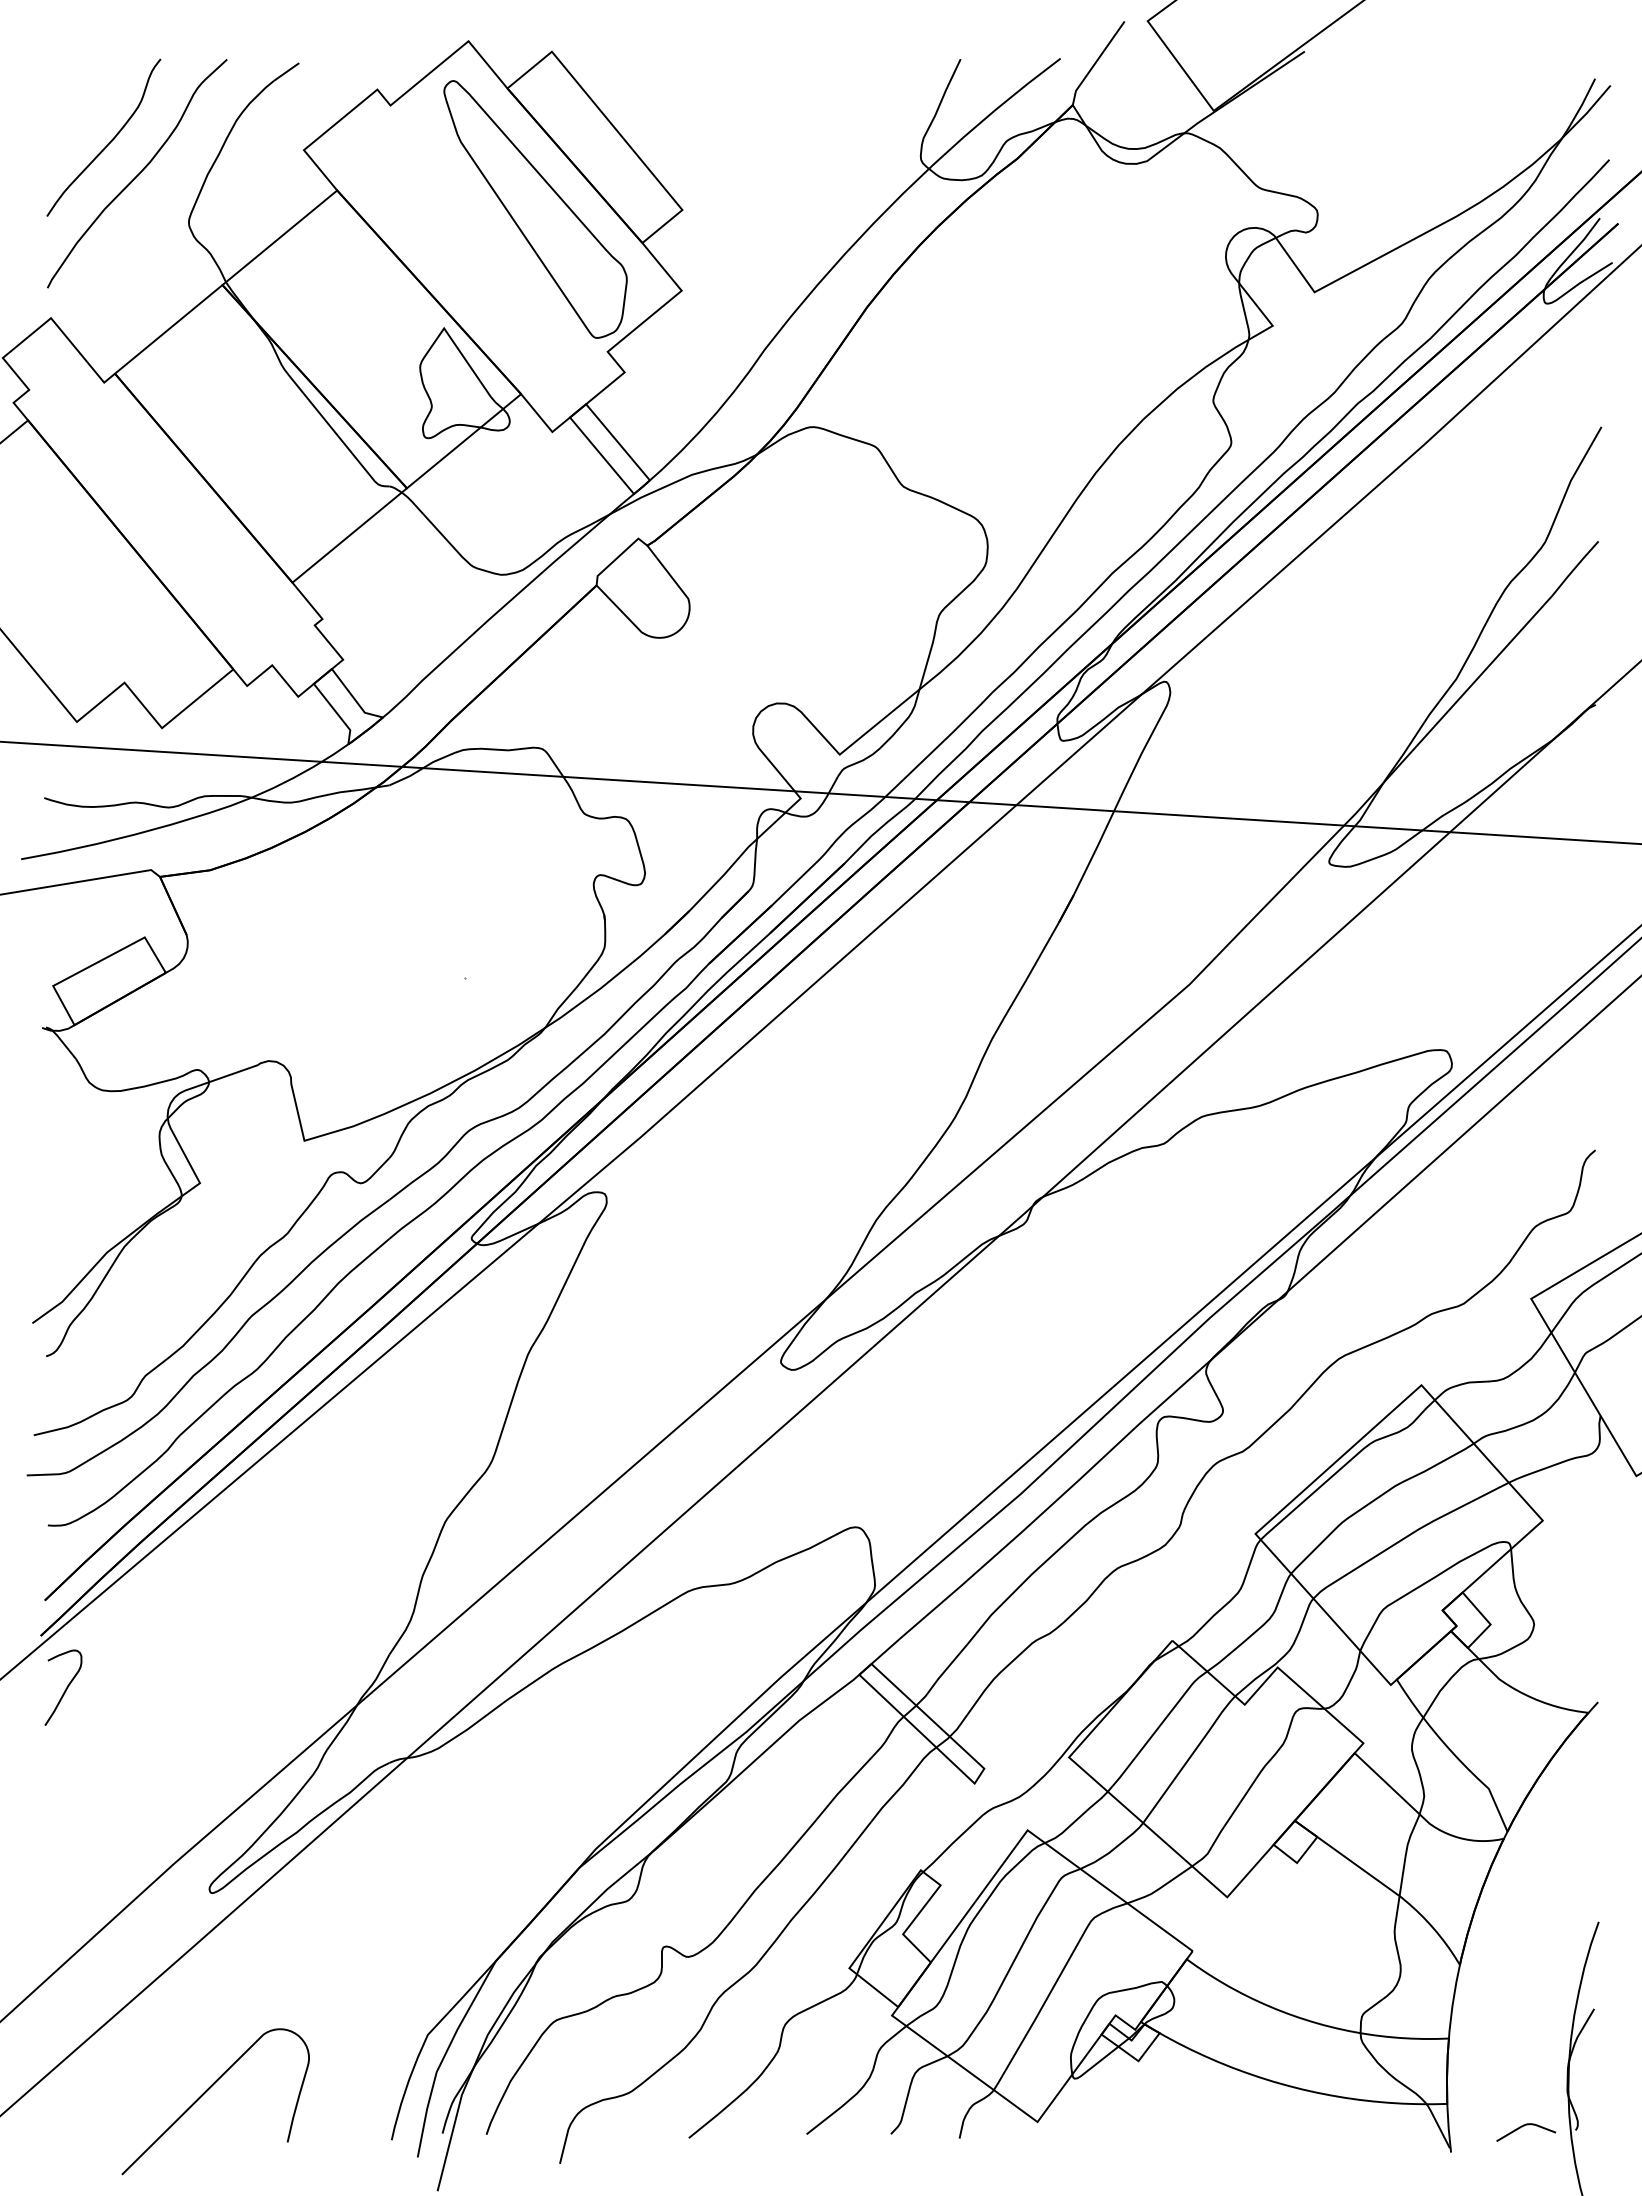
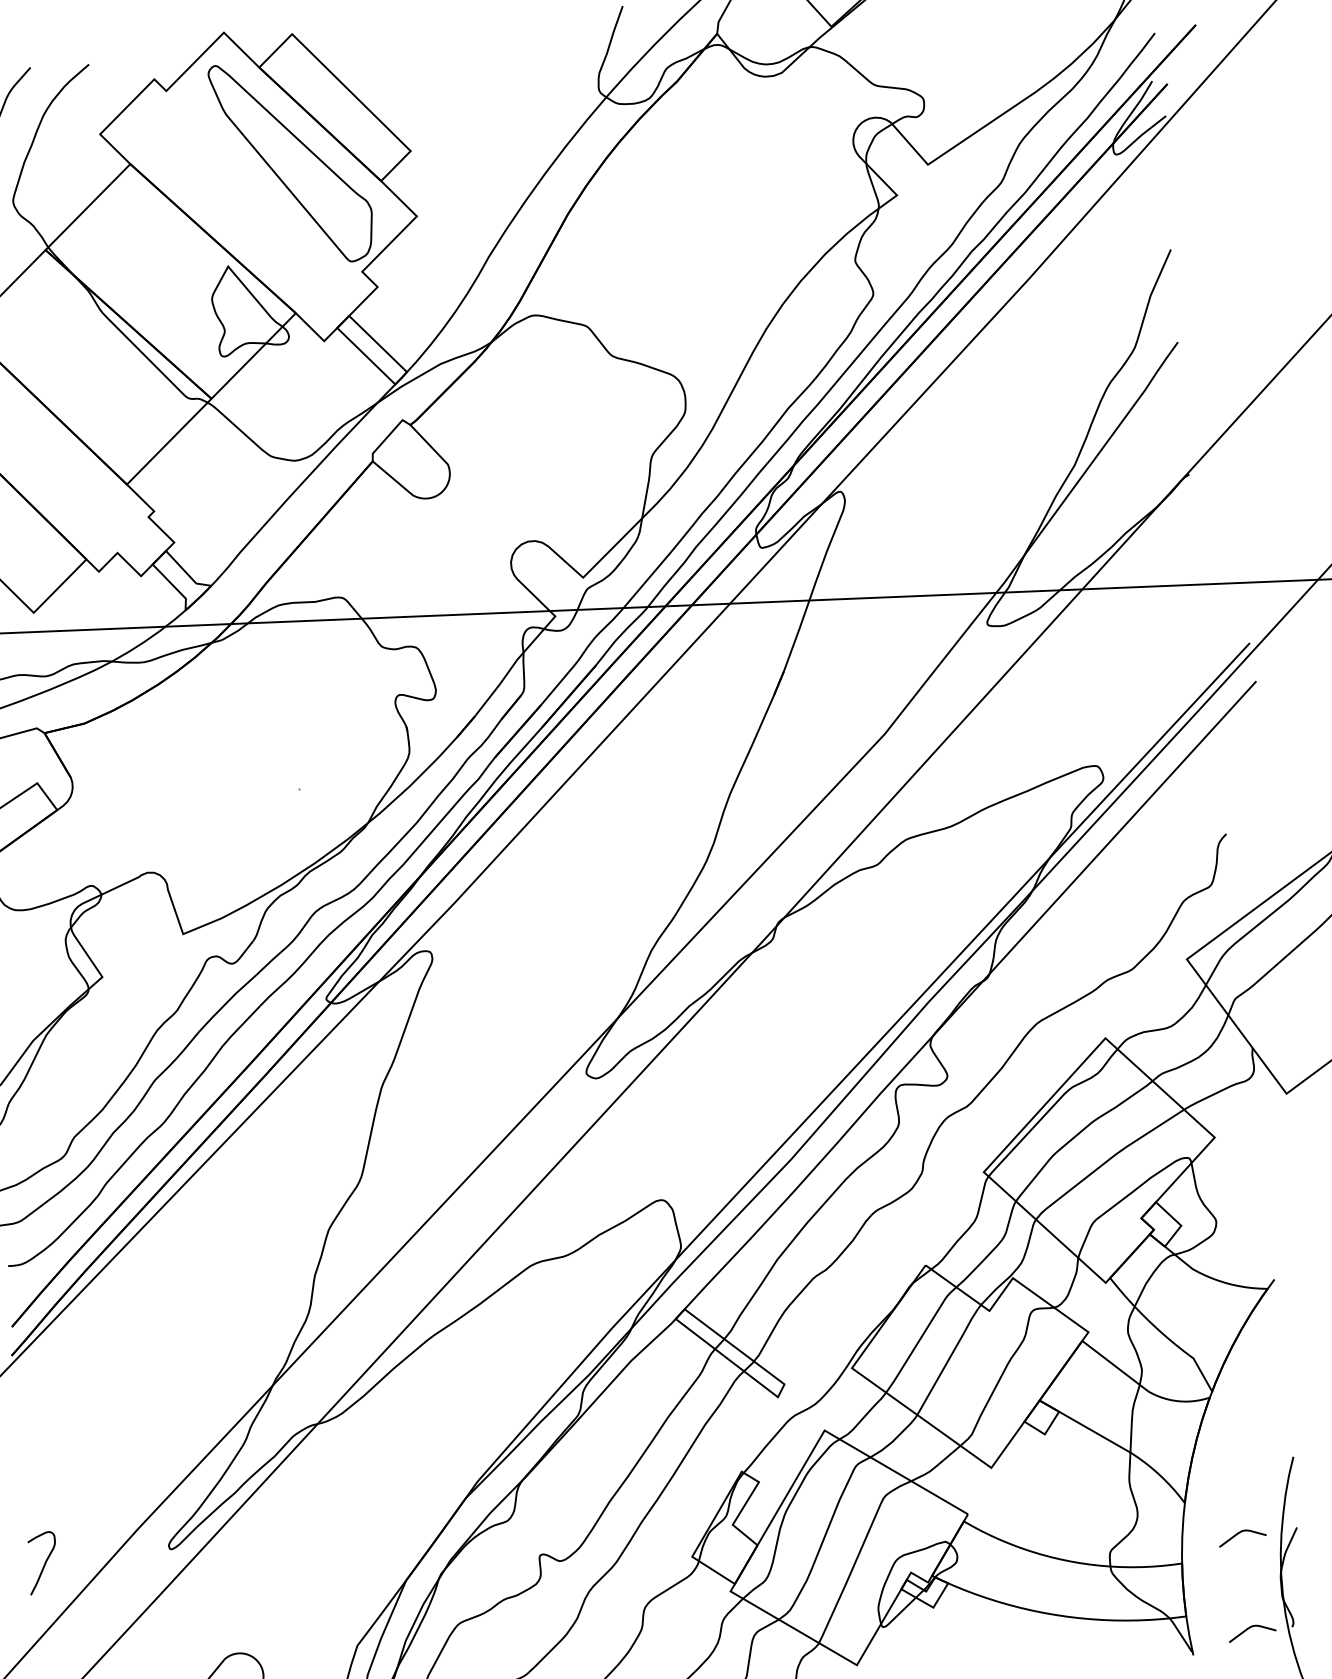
curve: (65, 1688) -> (44, 1563), moved
curve: (1524, 2008) -> (1240, 1532), added

